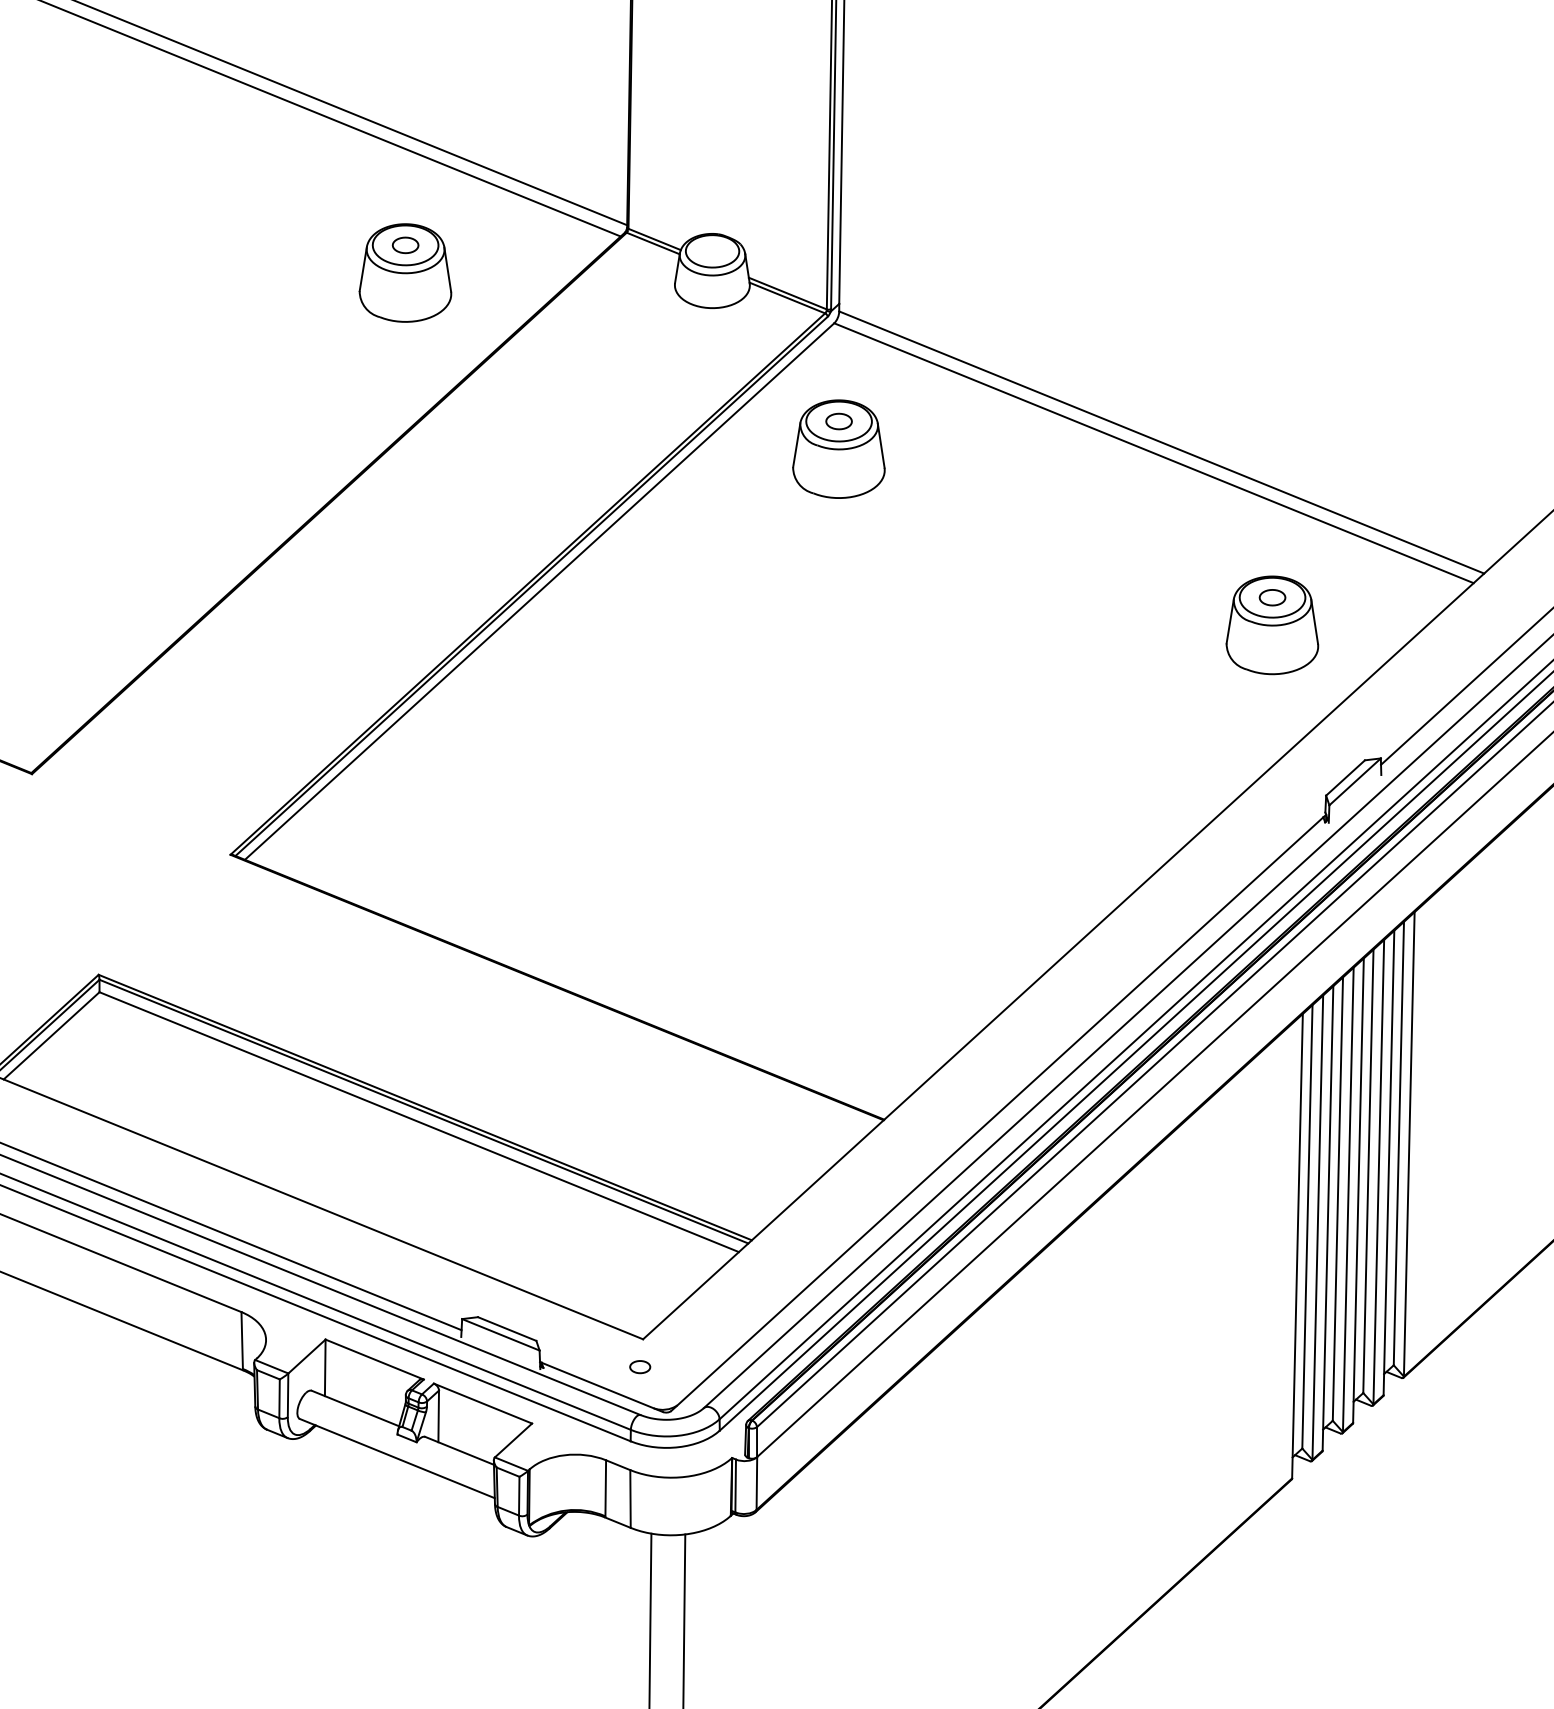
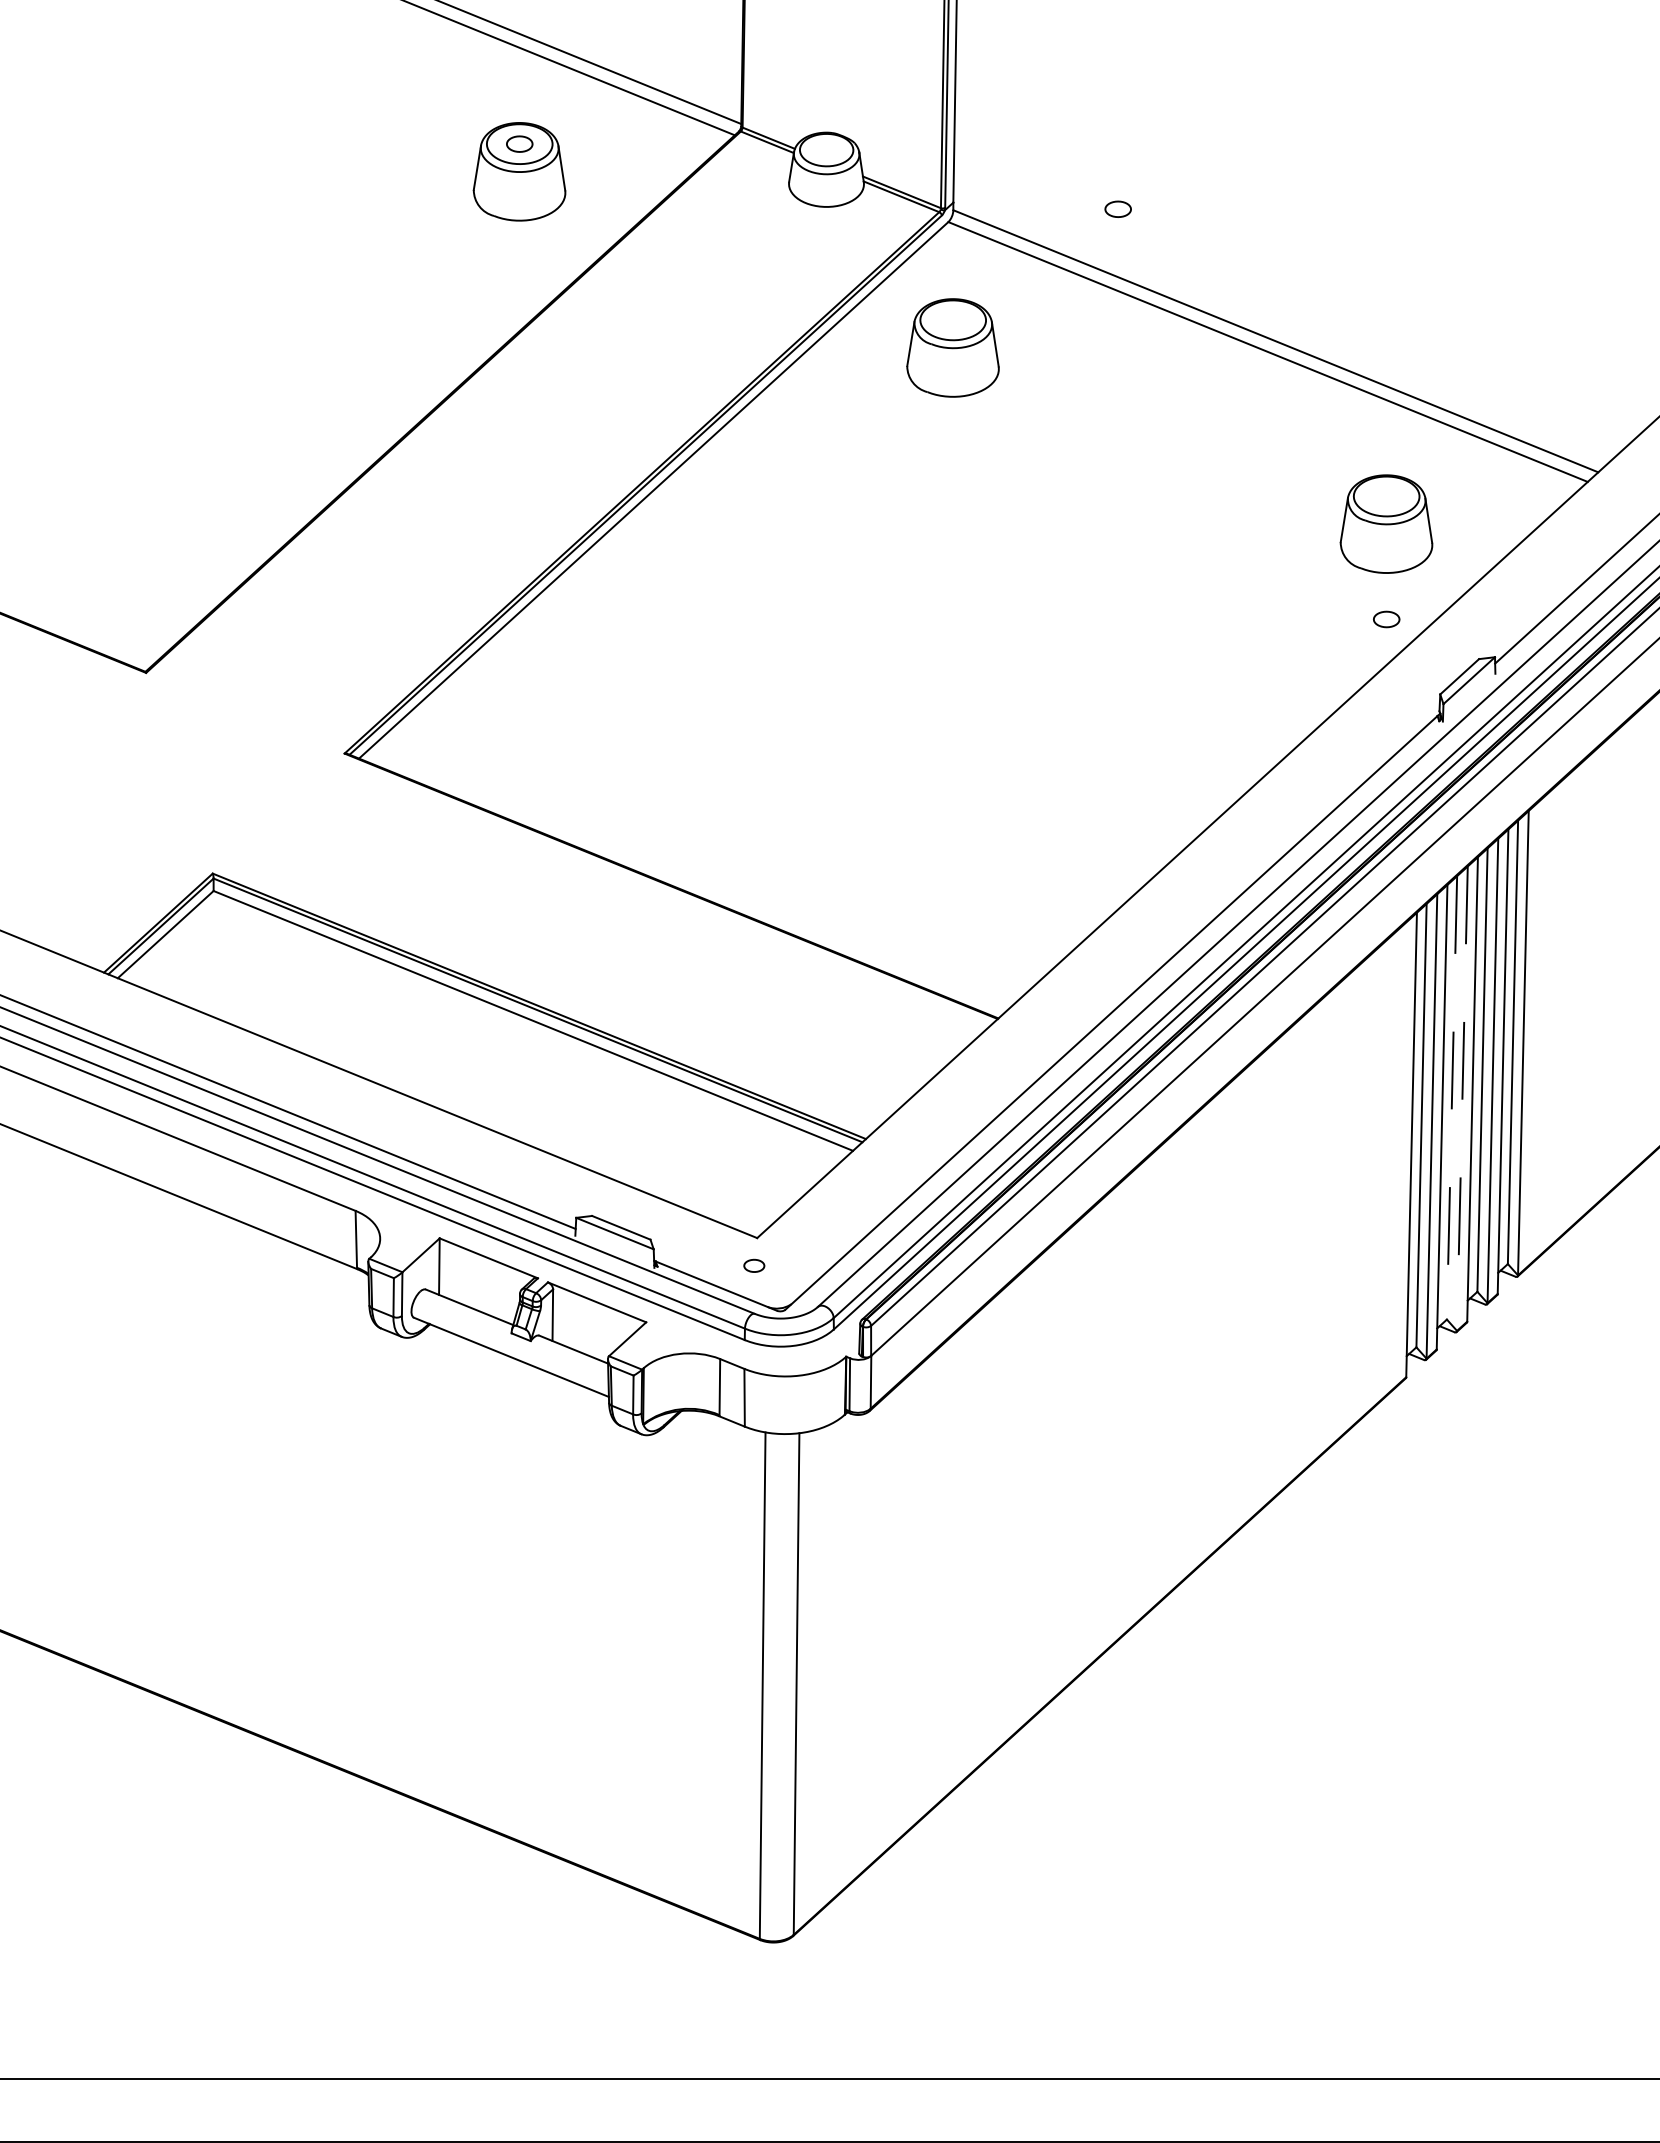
part: (838, 420) -> (1117, 208), moved
part: (1272, 597) -> (1386, 619), moved
line: (1338, 1198) -> (1452, 1097), solid -> dashed
line: (1348, 1200) -> (1462, 1099), solid -> dashed

